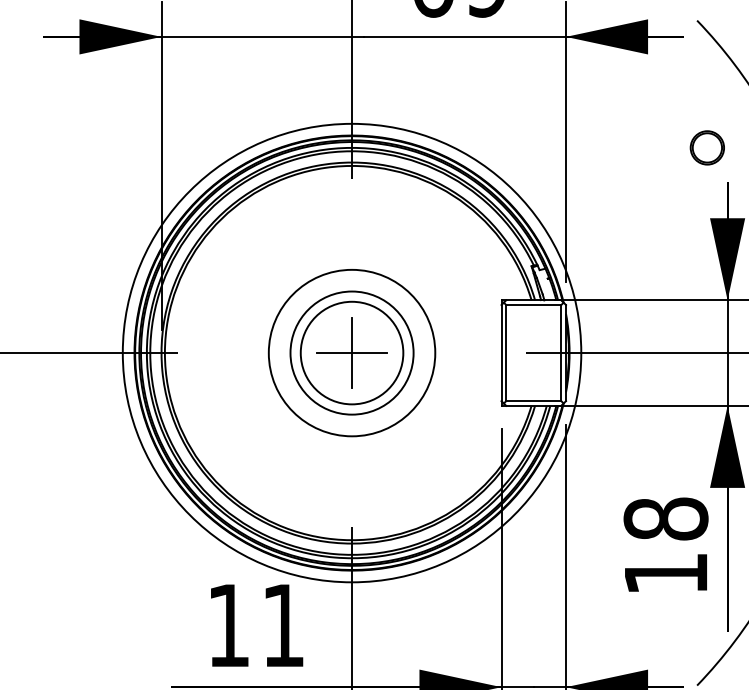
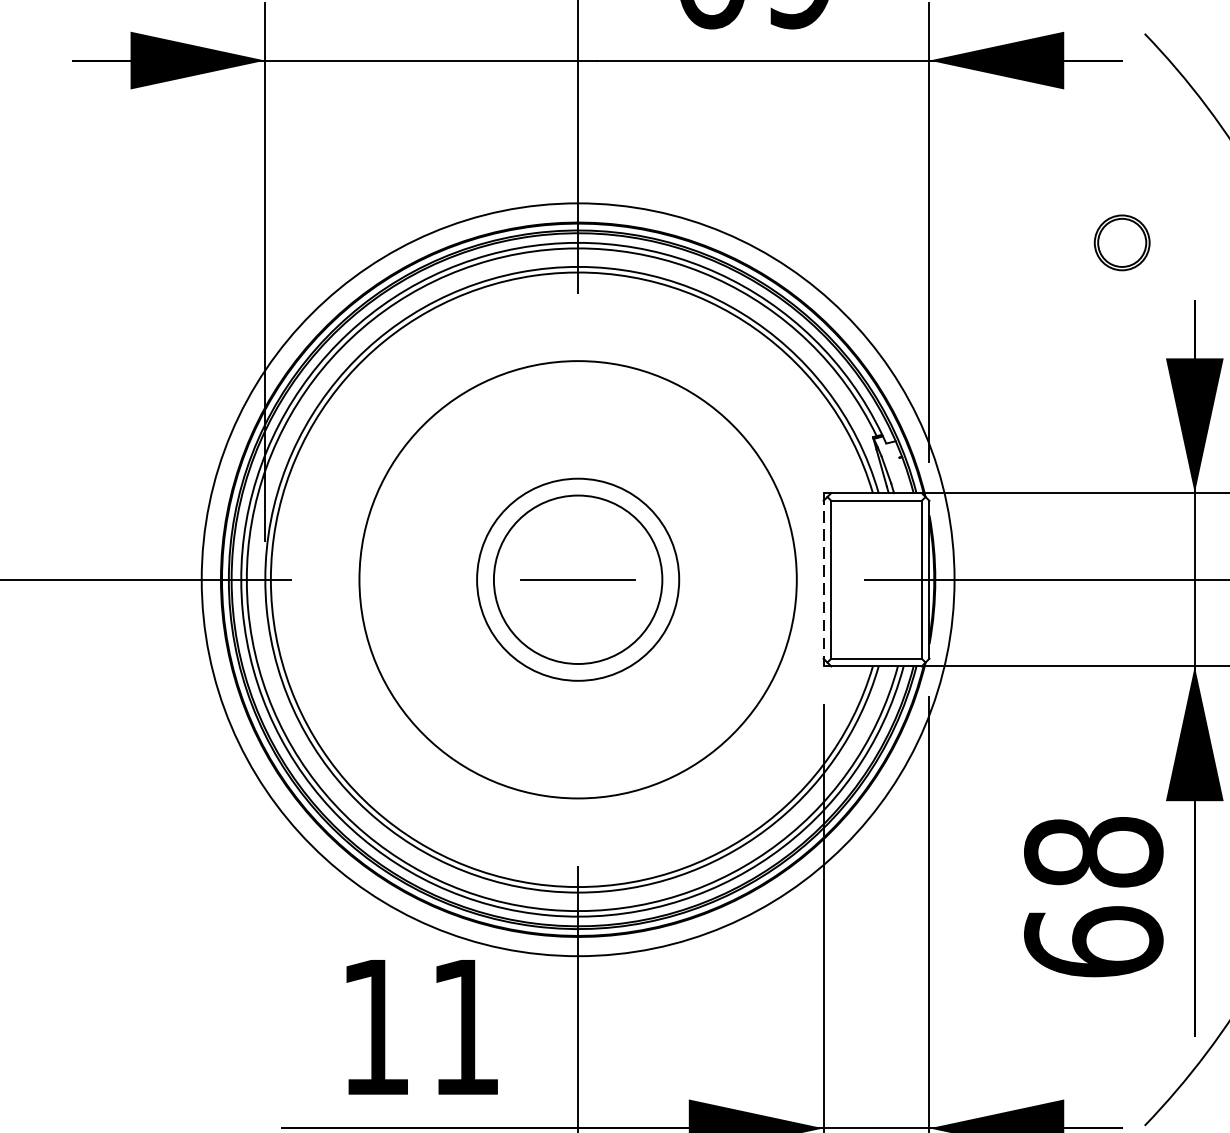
part: (706, 147) -> (1120, 242), moved
circle: (351, 352) -> (577, 578), size x1.6
line: (352, 352) -> (578, 578), removed
line: (501, 353) -> (823, 580), solid -> dashed
text: (665, 573) -> (1092, 941), 18 -> 68

